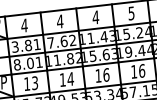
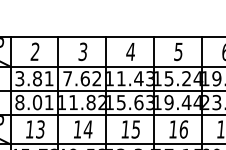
text: (59, 21) -> (82, 51), 4 -> 3
text: (23, 25) -> (34, 51), 4 -> 2
text: (105, 75) -> (135, 129), 16 -> 15

